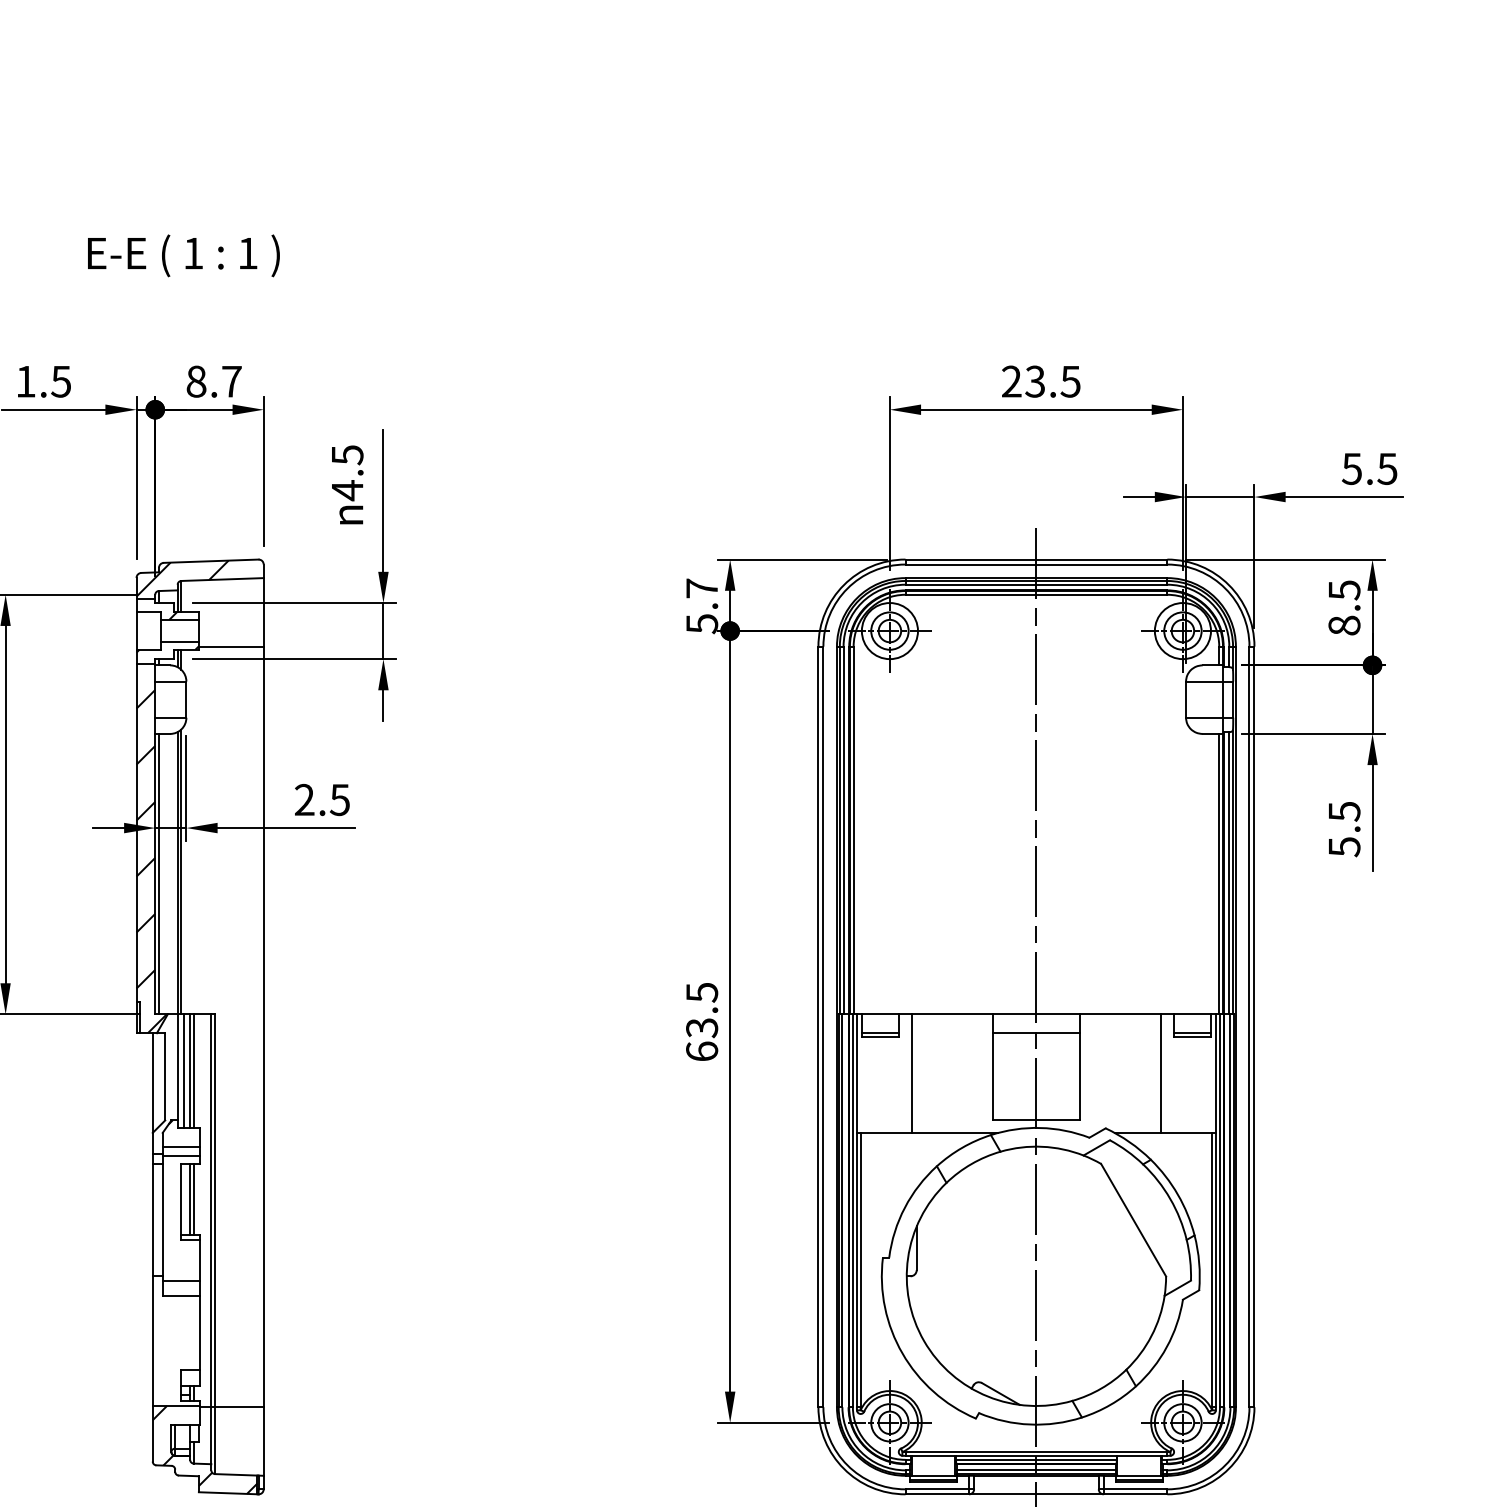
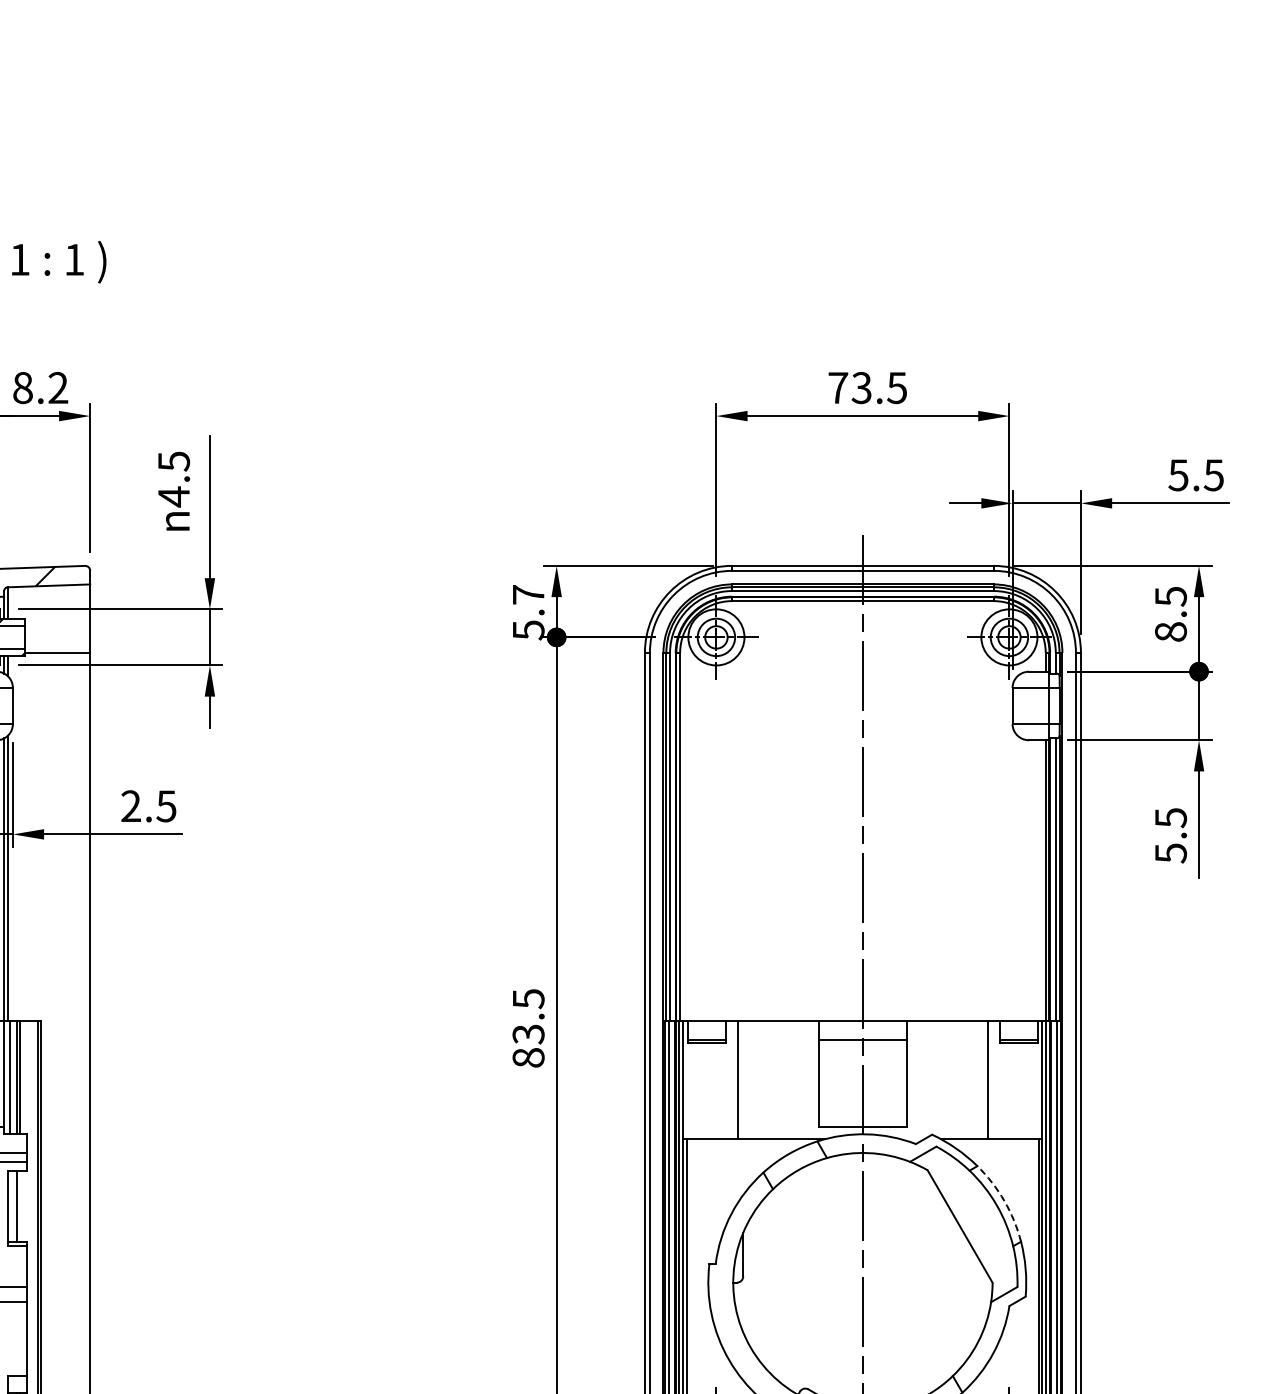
text: (231, 381) -> (57, 387), 8.7 -> 8.2
text: (1011, 381) -> (837, 387), 23.5 -> 73.5
text: (702, 1051) -> (528, 1057), 63.5 -> 83.5
arc: (1177, 1194) -> (1003, 1200), solid -> dashed
line: (193, 1199) -> (19, 1205), removed

